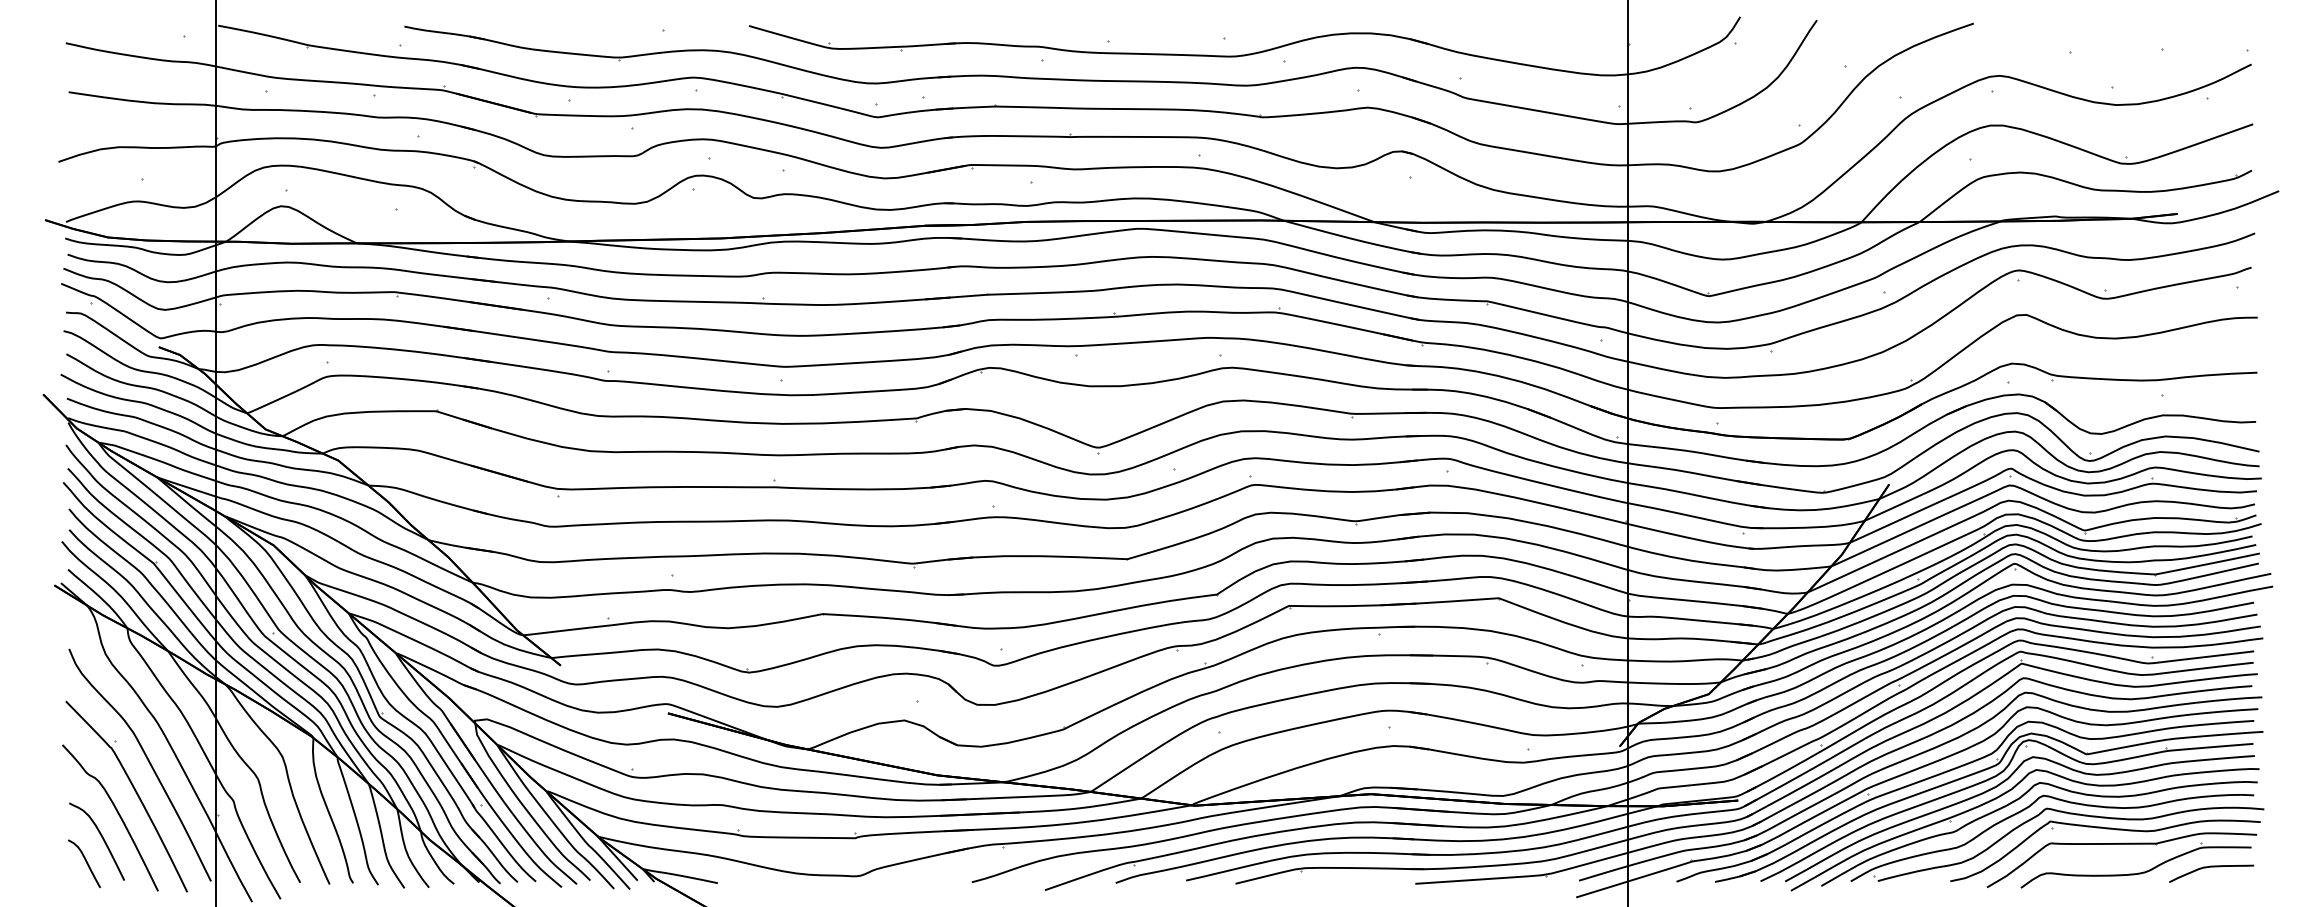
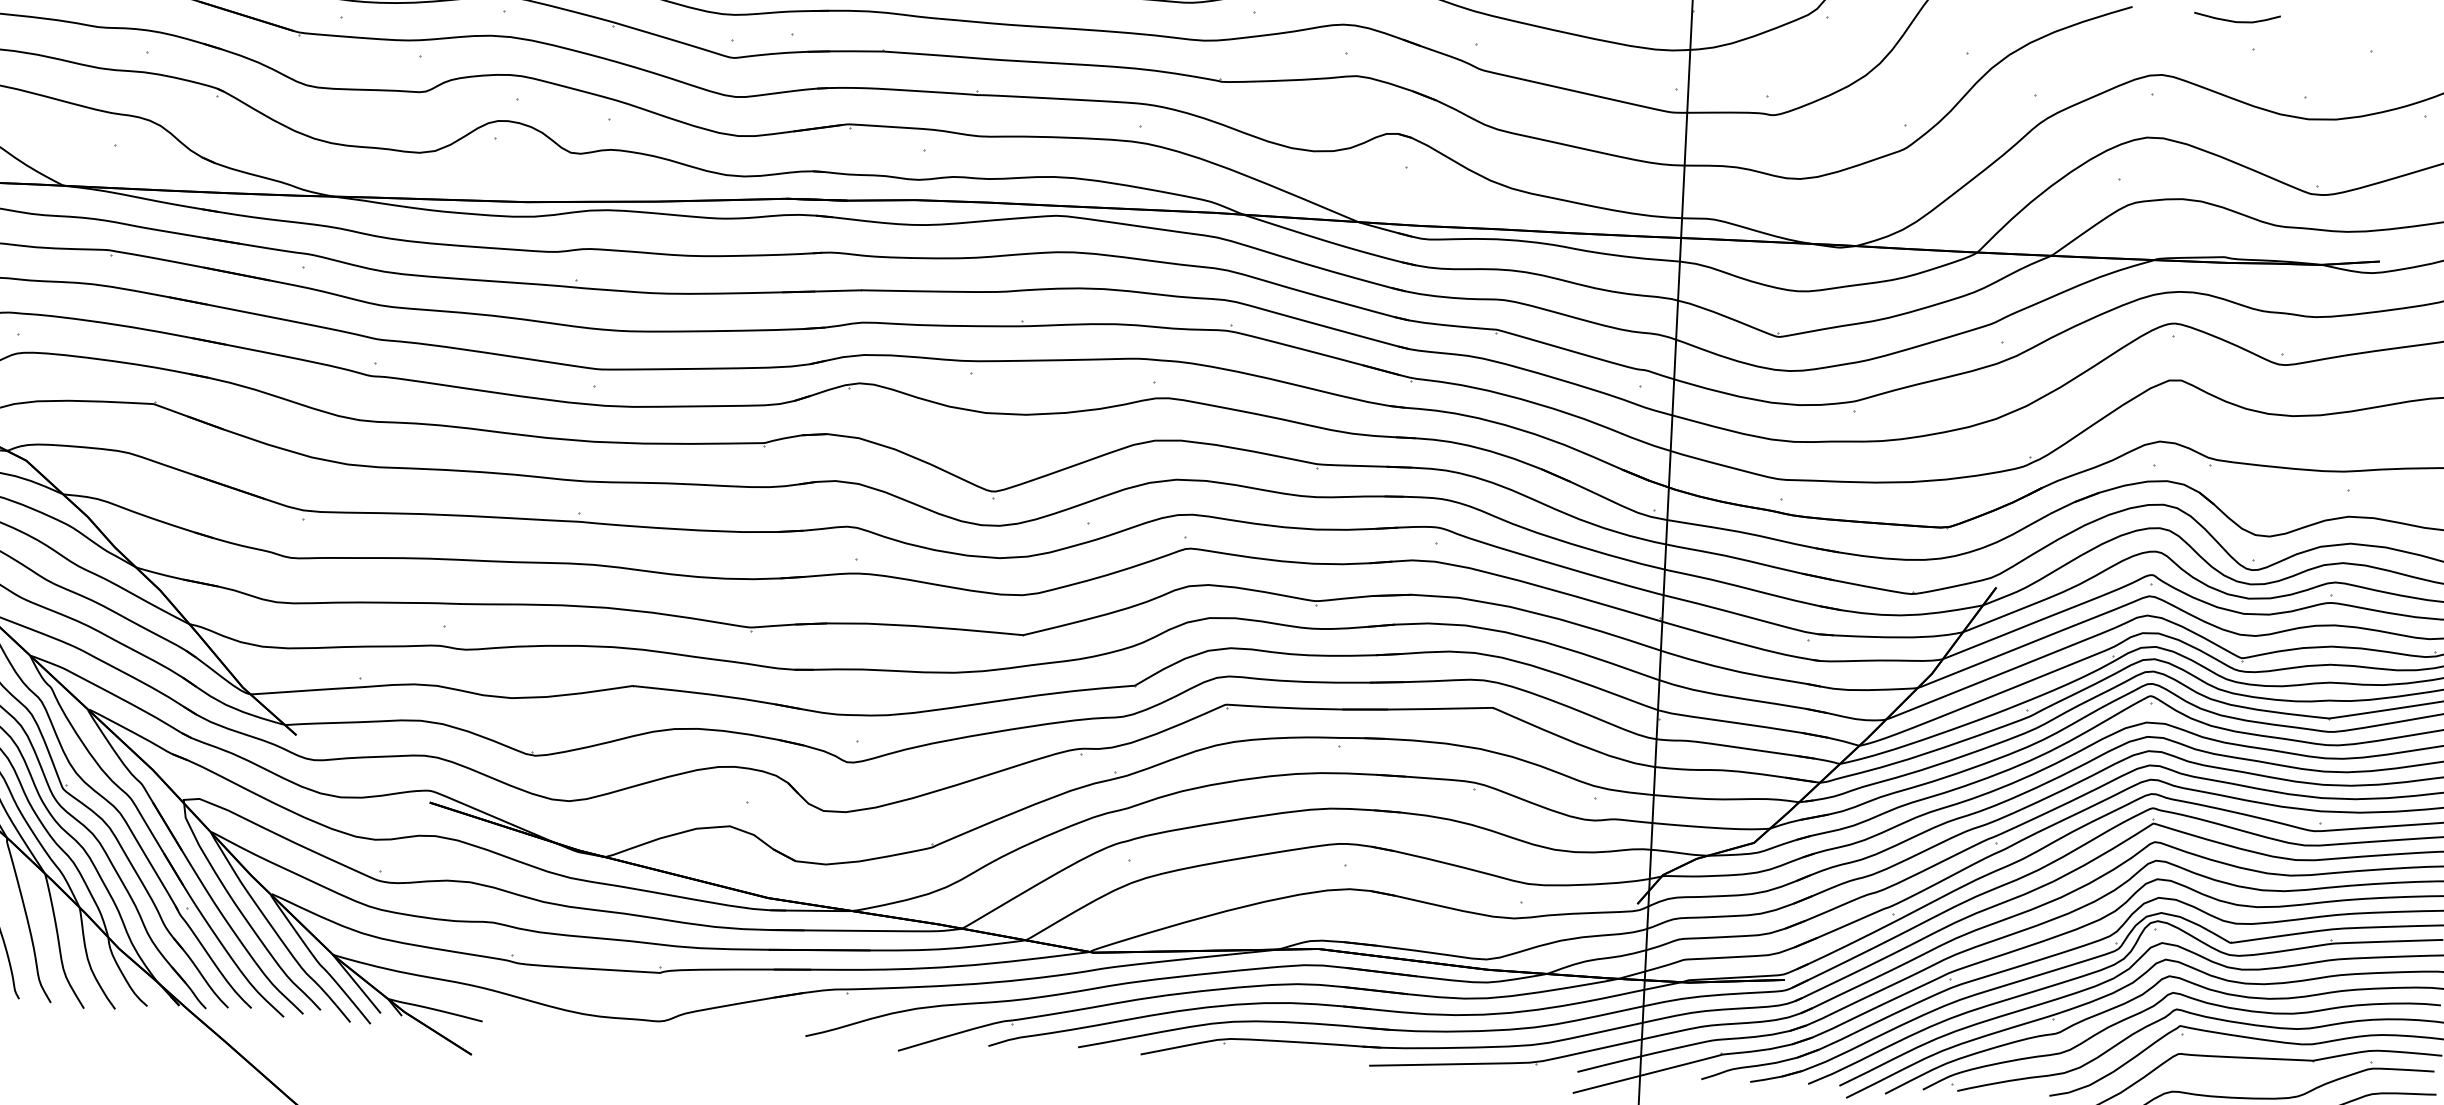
curve: (2056, 30) -> (2237, 20), added

